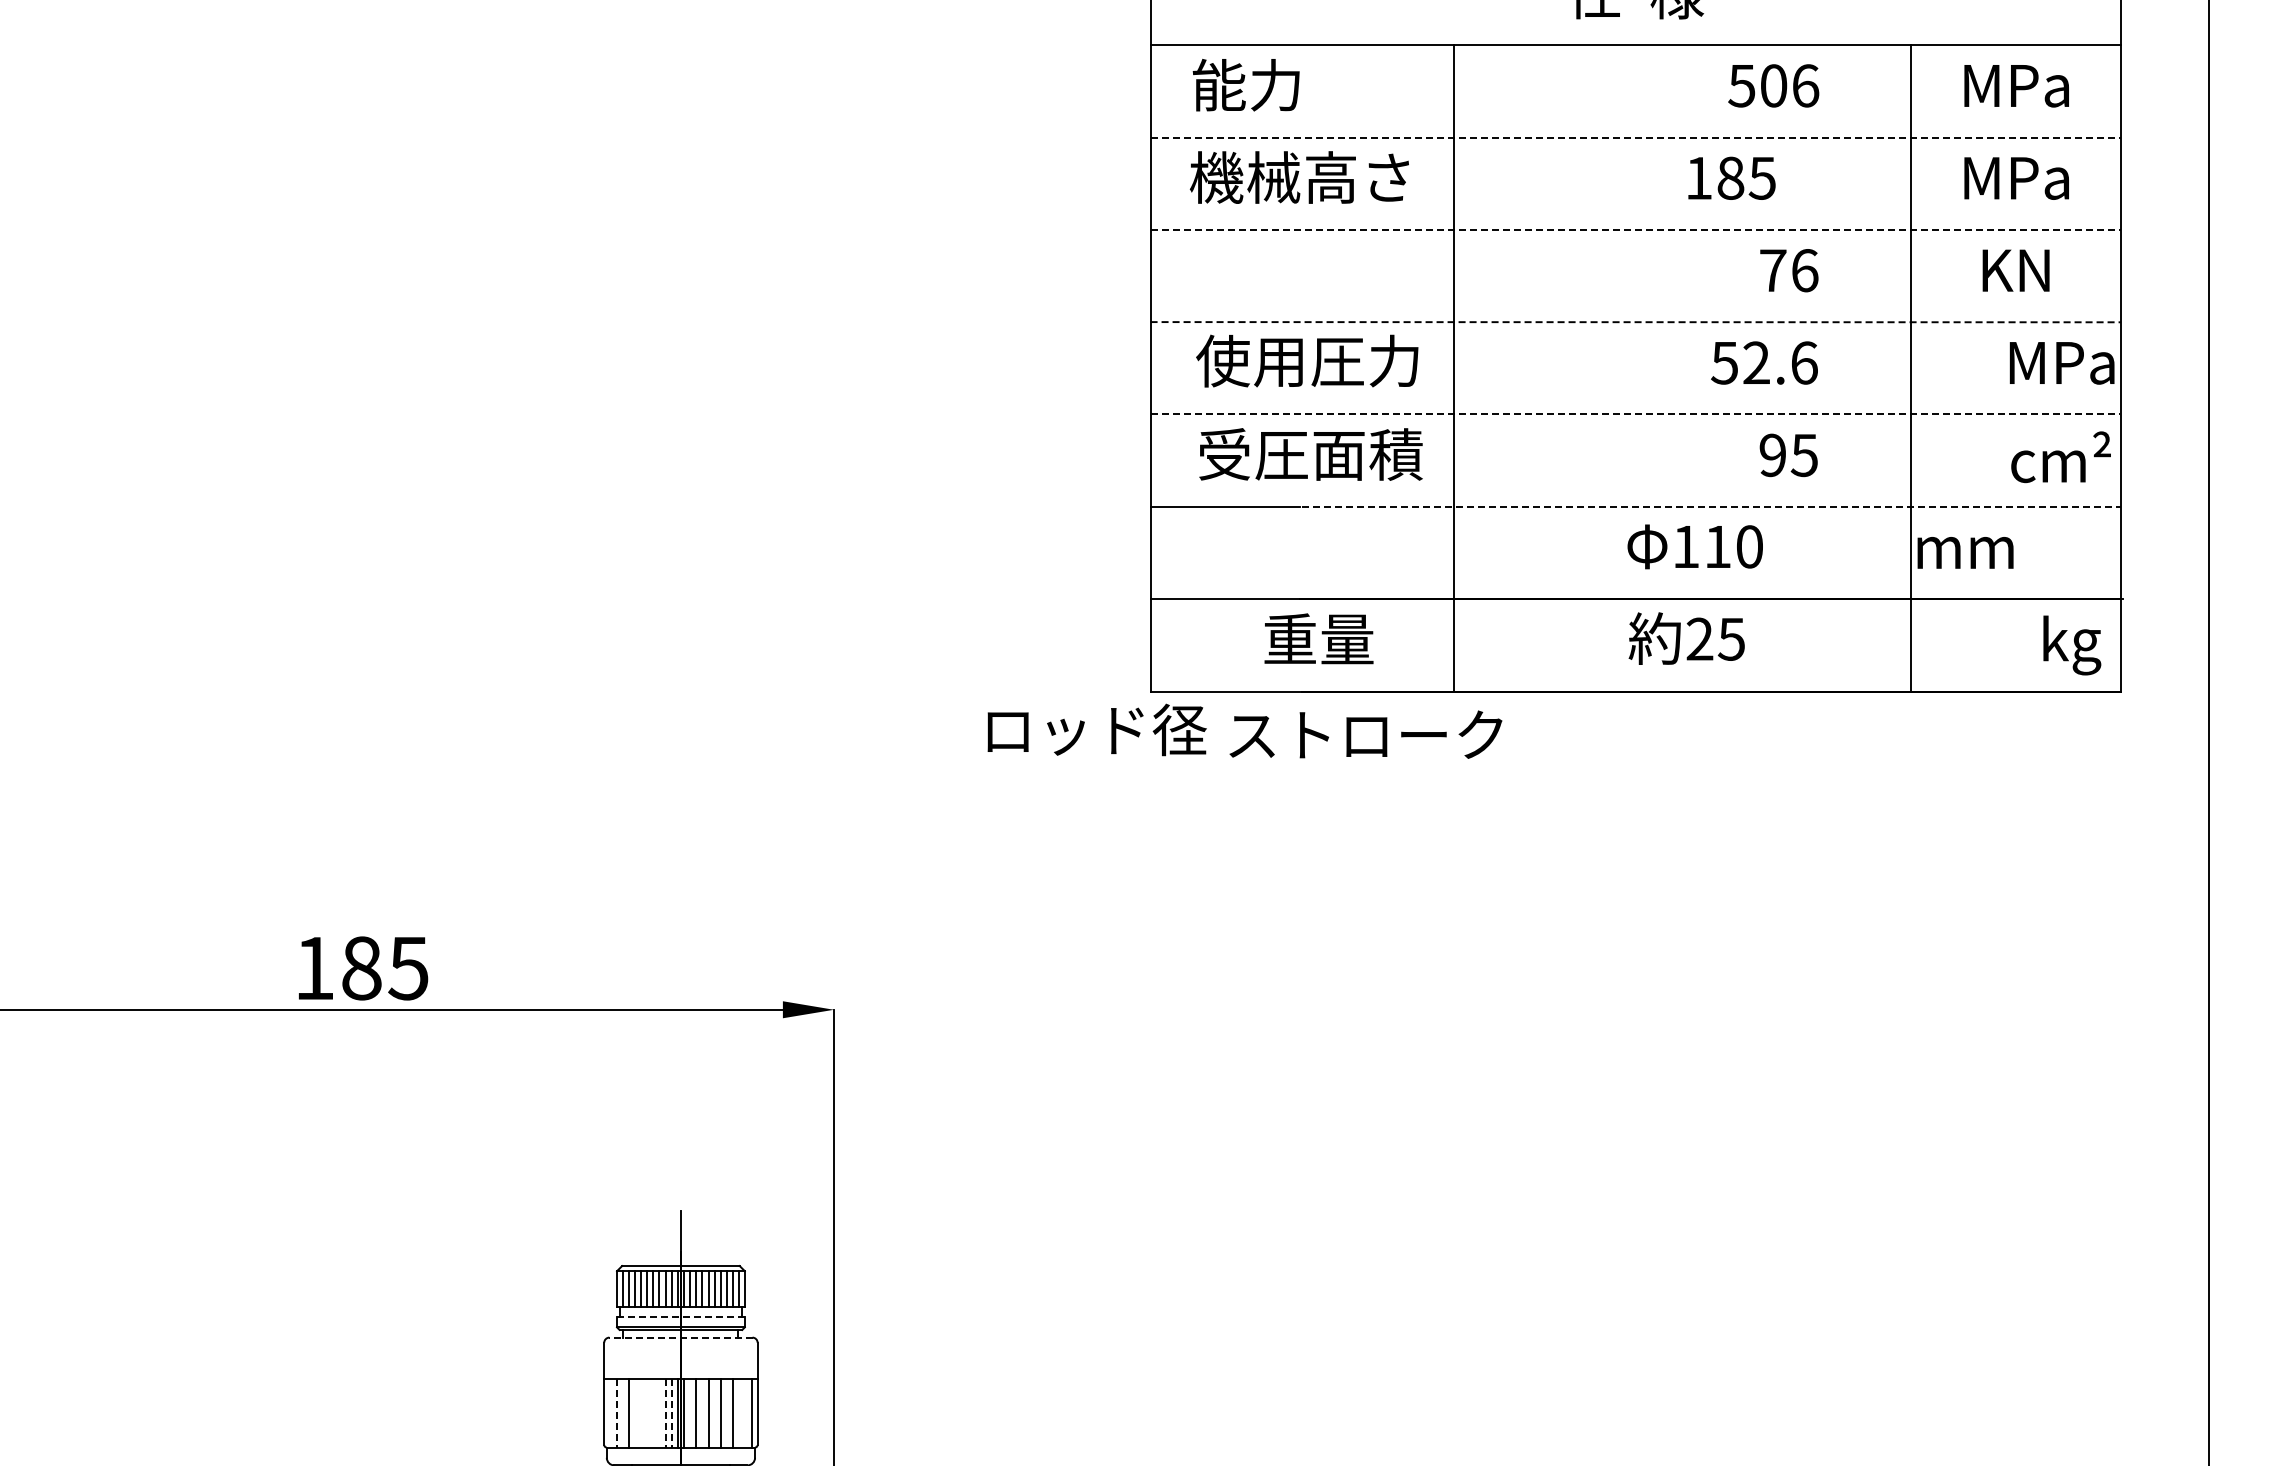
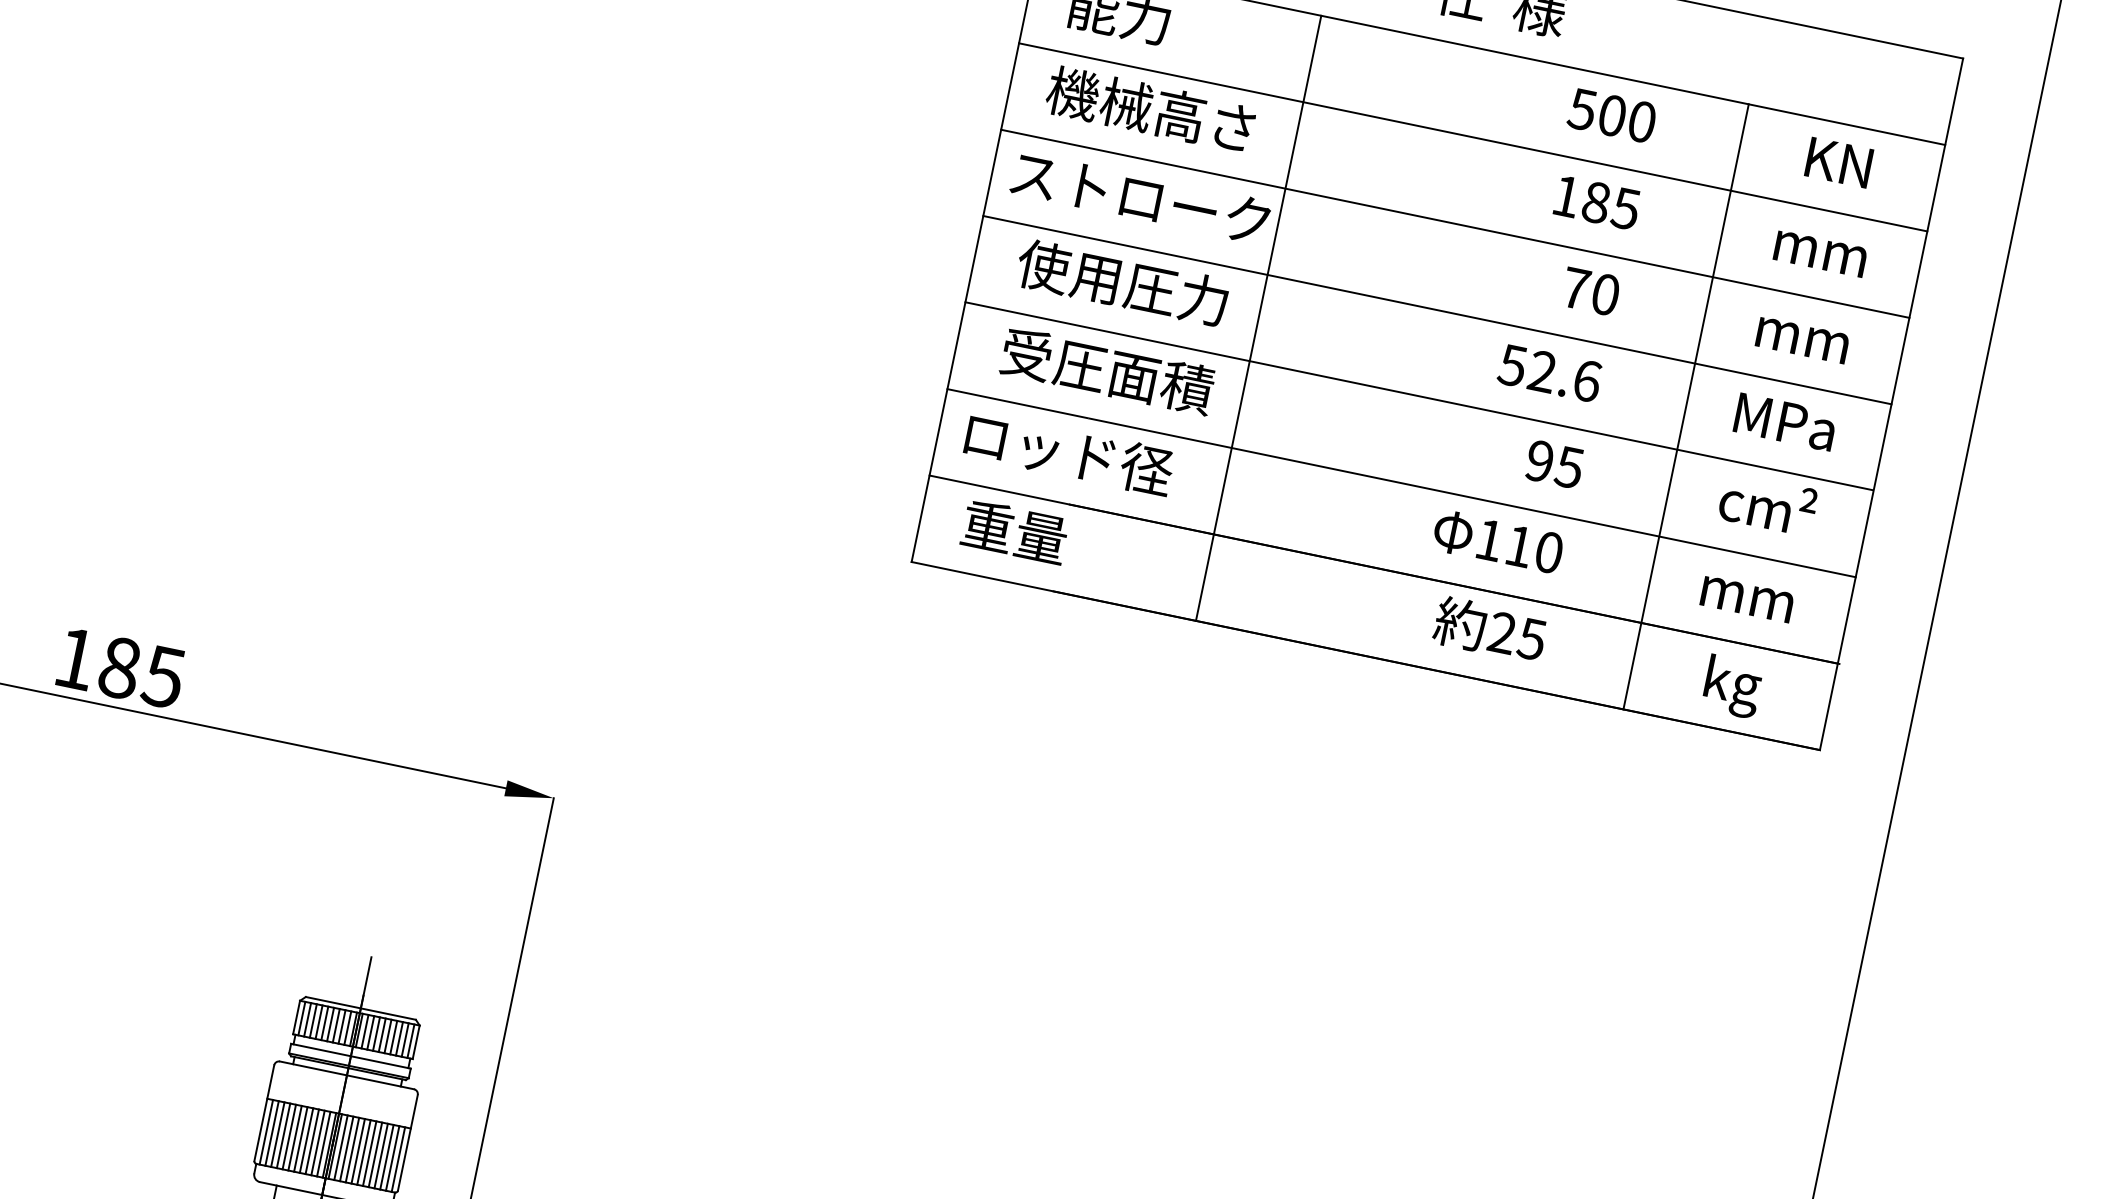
text: (1805, 85) -> (1642, 121), 506 -> 500
text: (2016, 86) -> (1839, 163), MPa -> KN
line: (1636, 137) -> (1473, 137), dashed -> solid
text: (1731, 177) -> (1597, 202), moved
text: (2016, 178) -> (1821, 249), MPa -> mm
line: (1636, 229) -> (1456, 223), dashed -> solid
text: (1805, 270) -> (1606, 294), 76 -> 70
text: (2016, 270) -> (1803, 335), KN -> mm
line: (1636, 322) -> (1437, 310), dashed -> solid
text: (2061, 363) -> (1784, 422), moved
line: (1635, 414) -> (1419, 396), dashed -> solid
text: (2060, 457) -> (1767, 504), moved
line: (1712, 507) -> (1473, 498), dashed -> solid
text: (1694, 546) -> (1497, 541), moved
text: (1965, 552) -> (1747, 599), moved
text: (1318, 638) -> (1014, 531), moved
text: (1686, 638) -> (1489, 629), moved
text: (2072, 645) -> (1732, 686), moved
text: (1096, 729) -> (1068, 452), moved
text: (1365, 734) -> (1140, 197), moved
line: (680, 1317) -> (350, 1056), dashed -> solid
line: (680, 1337) -> (346, 1075), dashed -> solid
line: (610, 1412) -> (266, 1131), added
line: (622, 1412) -> (277, 1134), added
line: (634, 1412) -> (289, 1136), added
line: (641, 1412) -> (295, 1137), added
line: (647, 1412) -> (301, 1138), added
line: (653, 1412) -> (306, 1140), added
line: (659, 1412) -> (312, 1141), added
line: (690, 1412) -> (341, 1147), added
line: (702, 1412) -> (352, 1149), added
line: (714, 1412) -> (363, 1151), added
line: (726, 1412) -> (375, 1154), added
line: (739, 1412) -> (387, 1156), added
line: (745, 1412) -> (392, 1157), added
line: (616, 1413) -> (271, 1133), dashed -> solid
line: (665, 1413) -> (317, 1143), dashed -> solid
line: (671, 1413) -> (323, 1144), dashed -> solid

